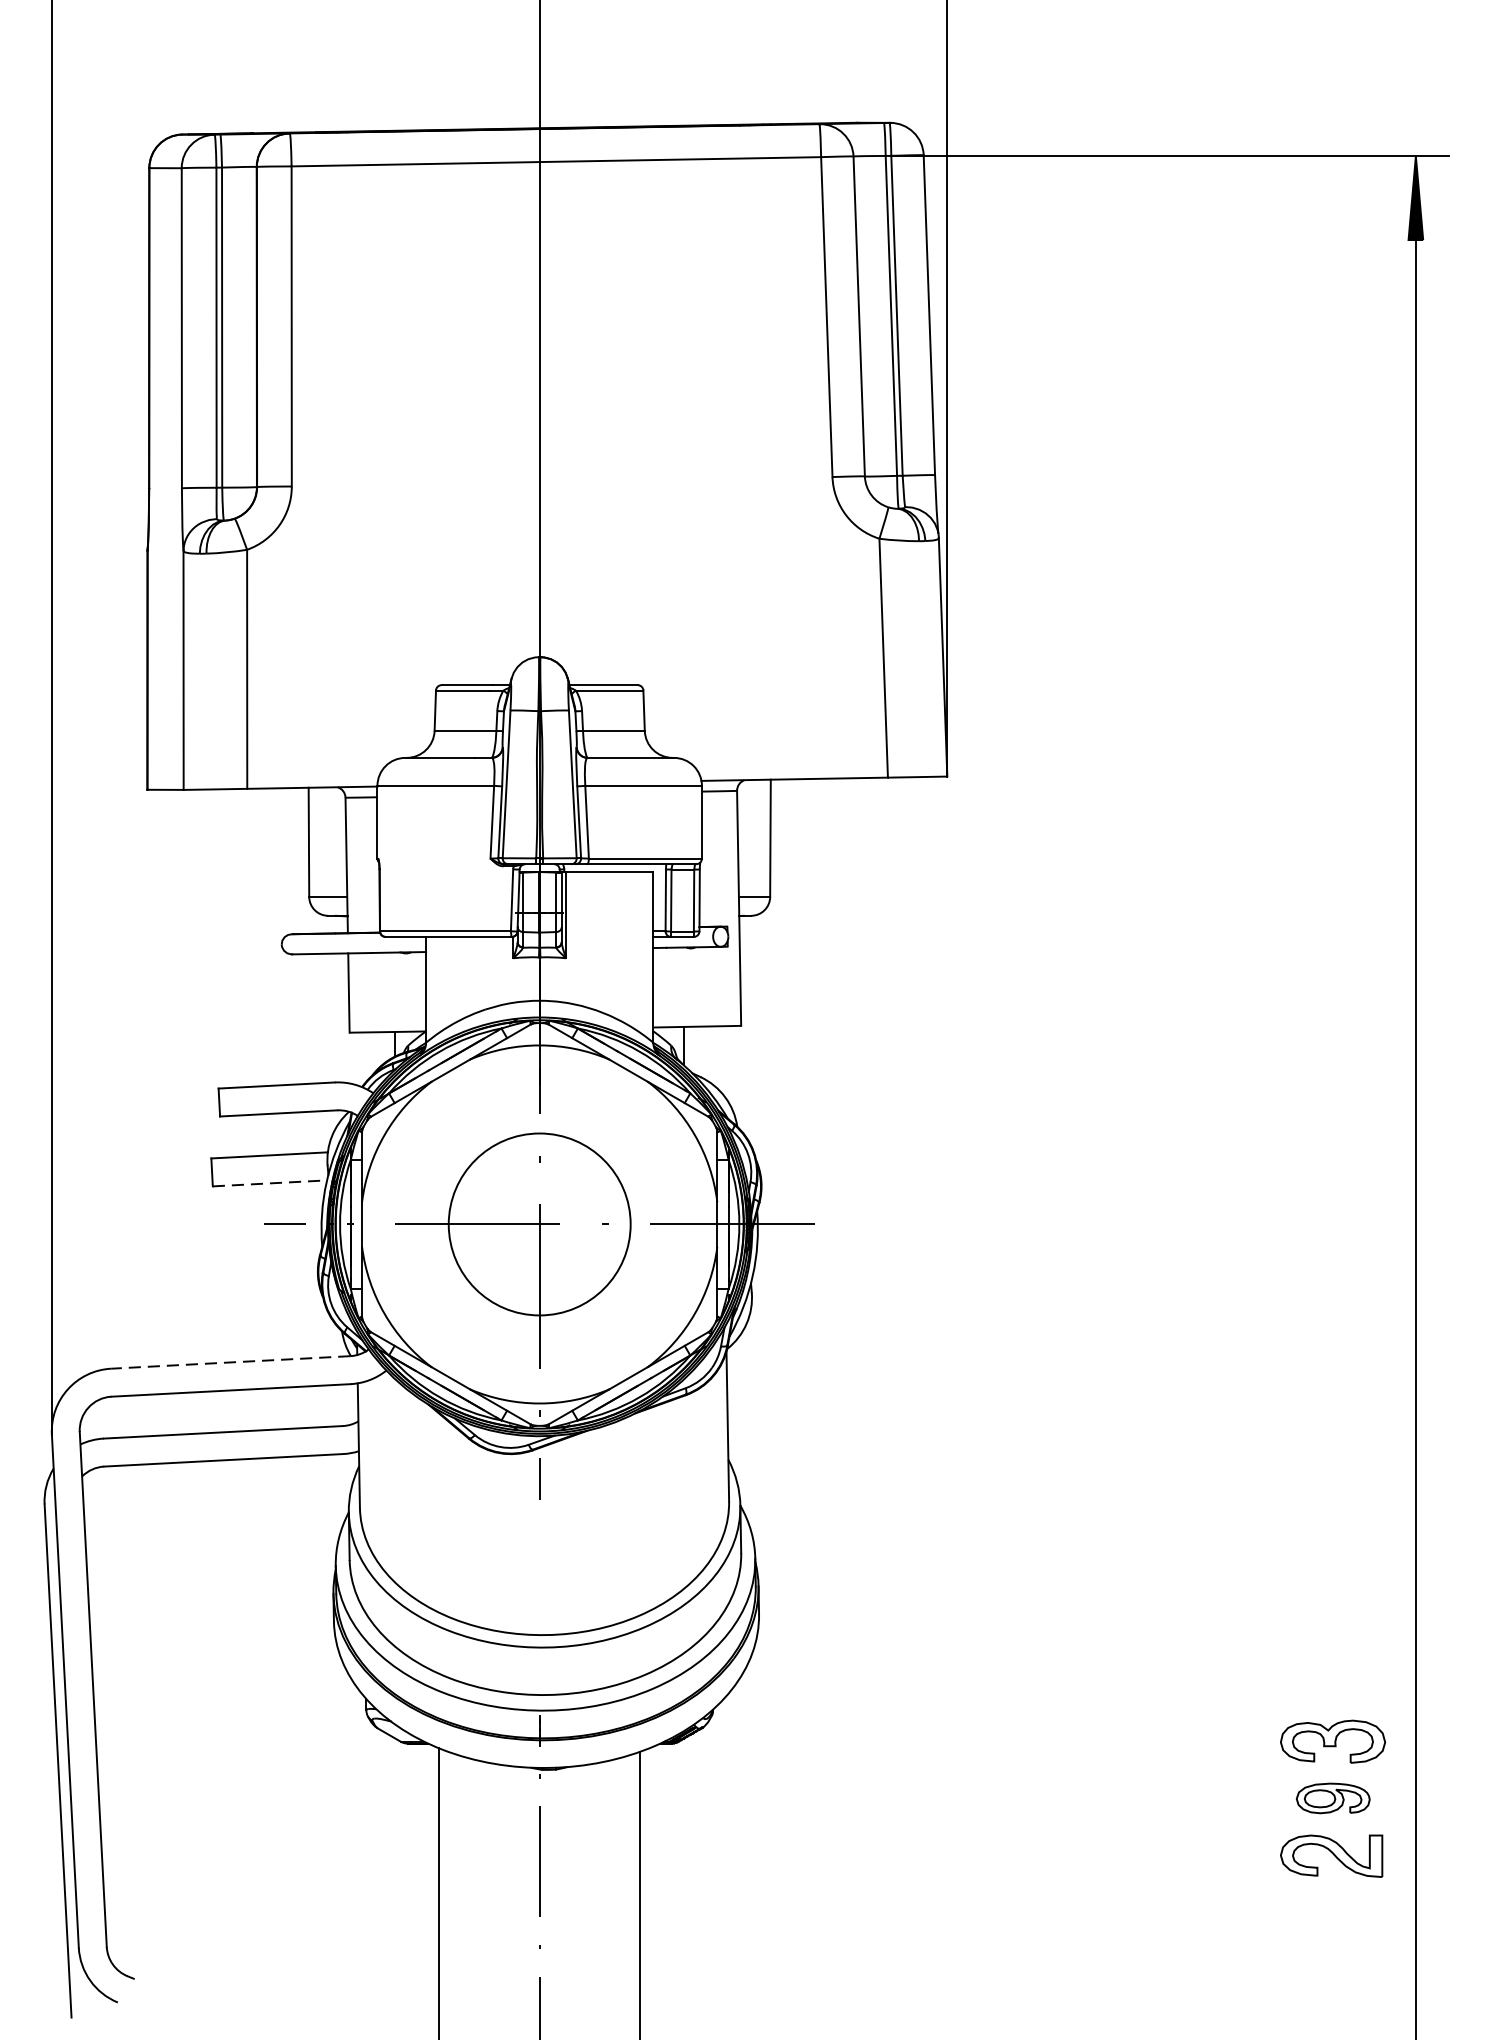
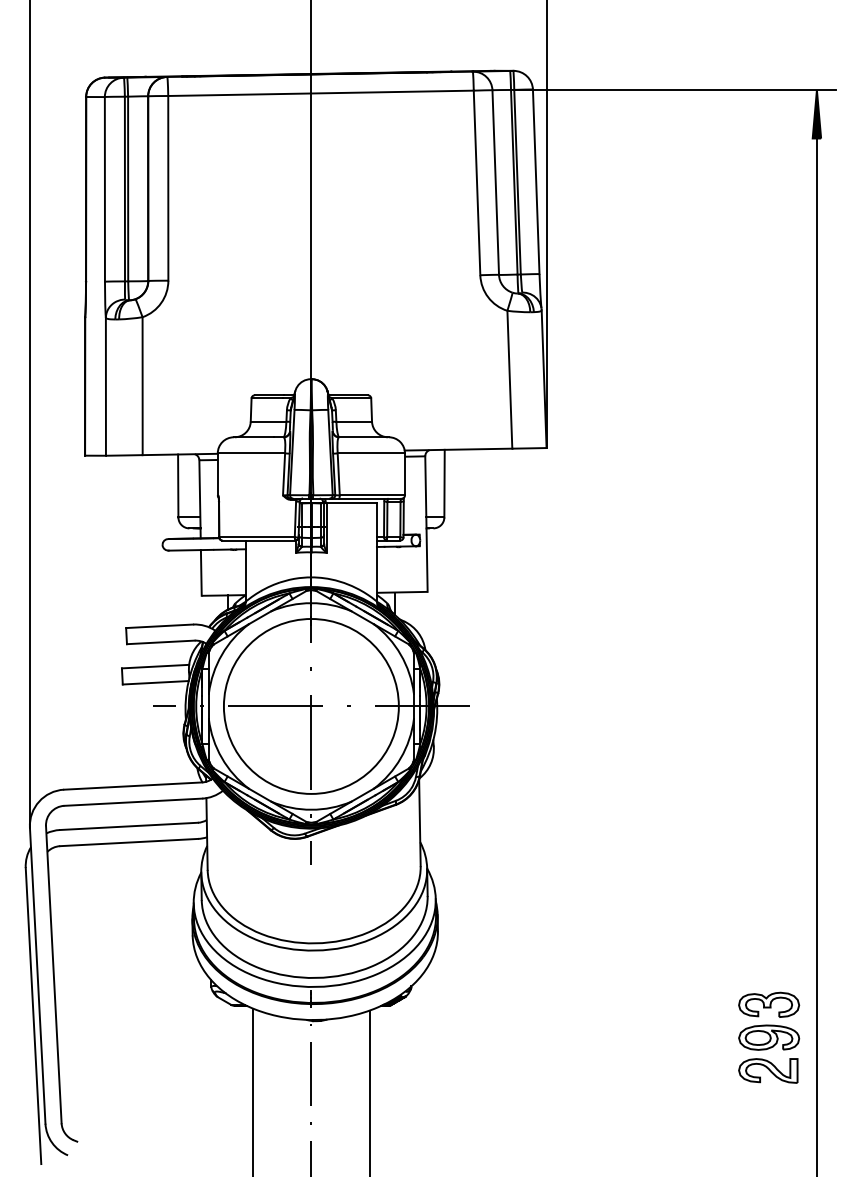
line: (269, 1182) -> (155, 682), dashed -> solid
circle: (538, 1224) -> (310, 706), size x1.67
line: (229, 1363) -> (132, 786), dashed -> solid
part: (1333, 1798) -> (769, 1037), size x1.43

